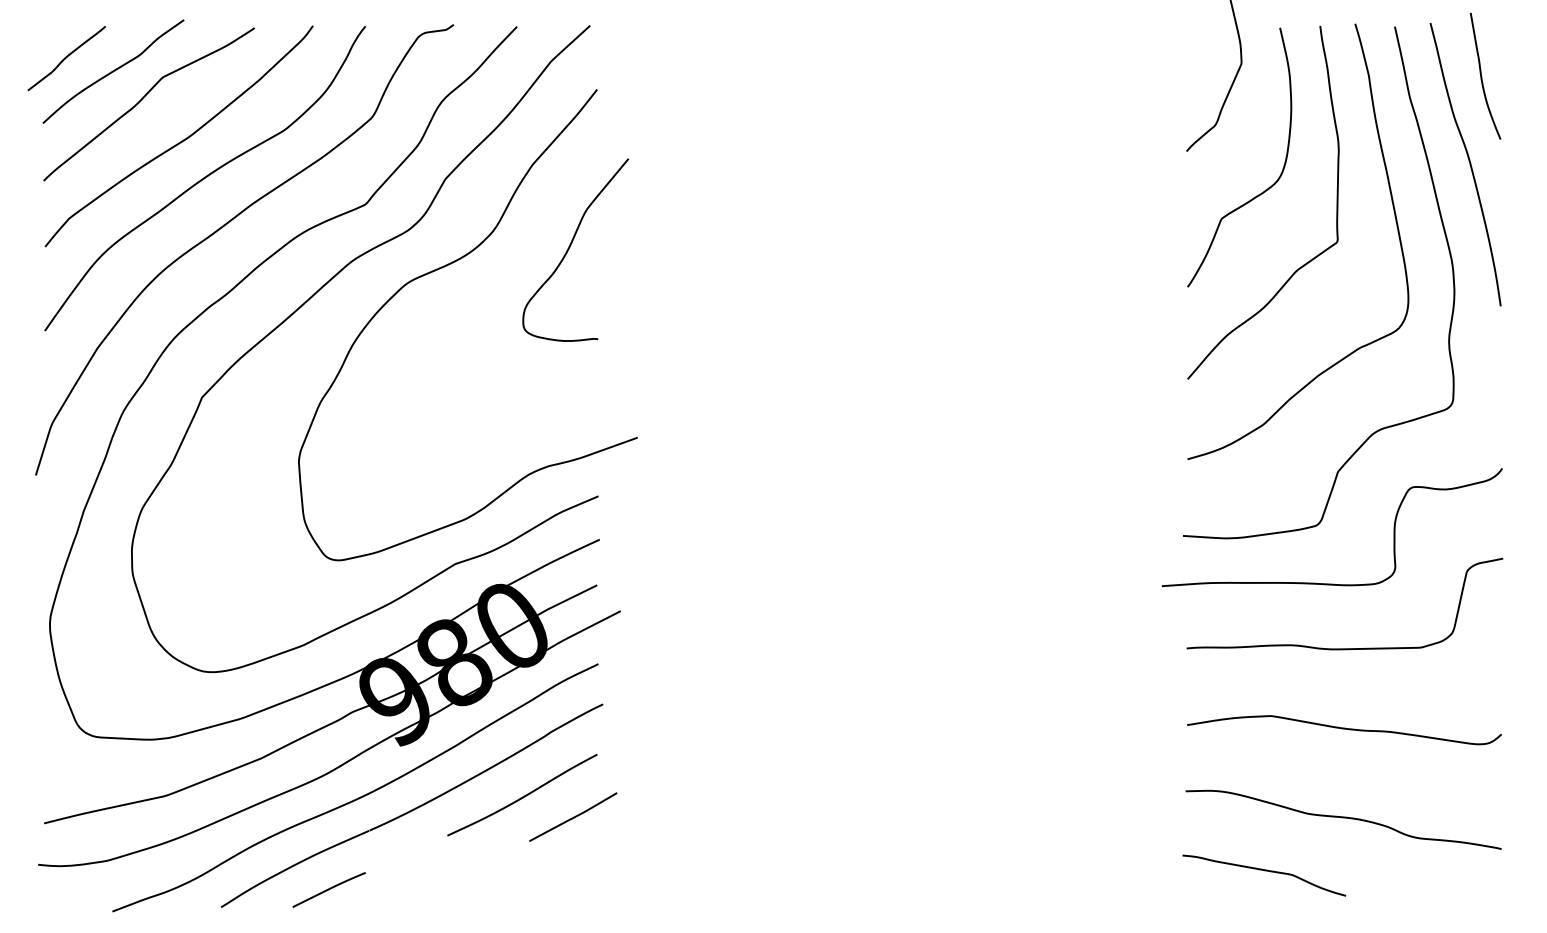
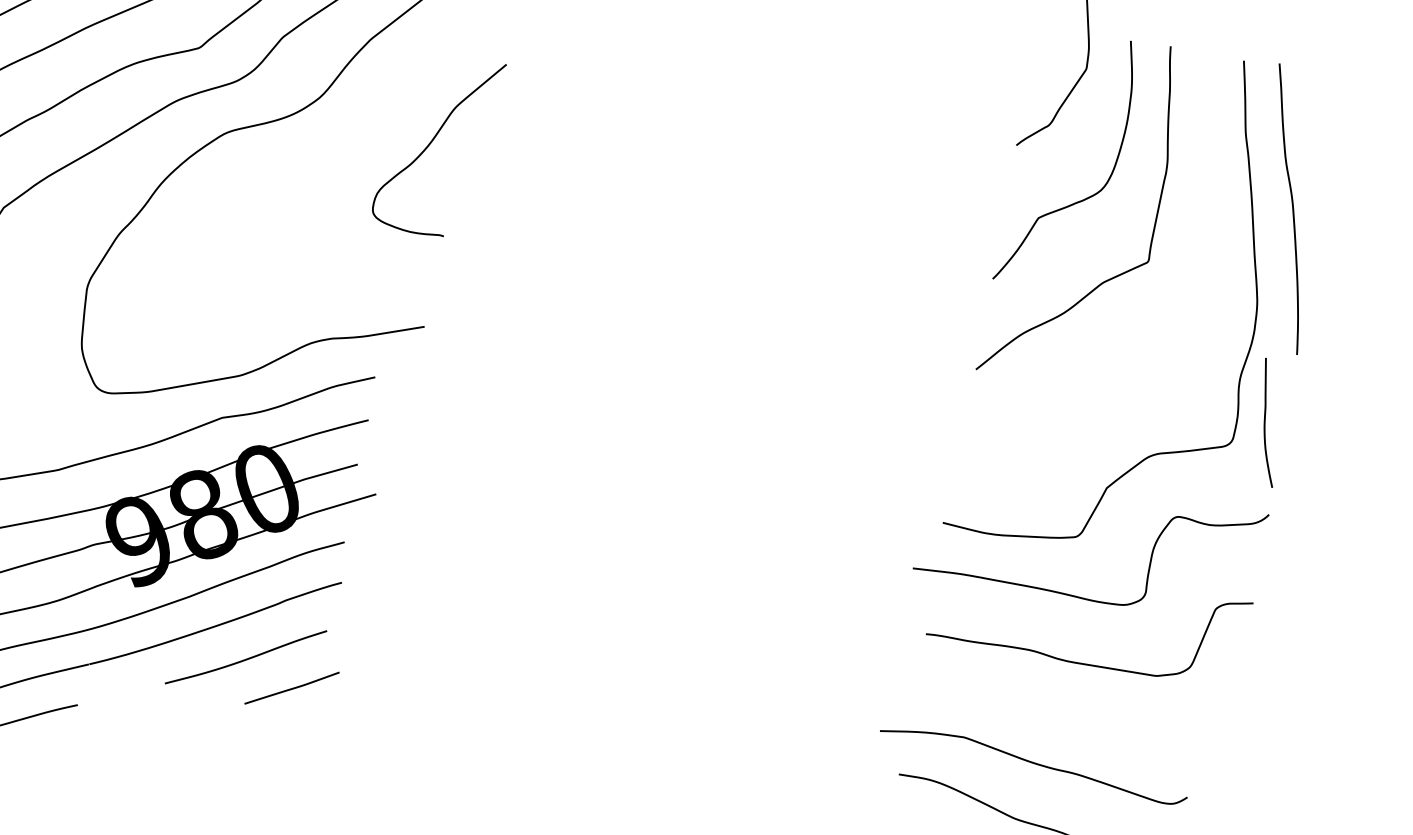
curve: (1482, 76) -> (1265, 422), moved
curve: (1395, 221) -> (1209, 252), removed
curve: (570, 247) -> (433, 141), moved
curve: (1344, 729) -> (1033, 764), moved

